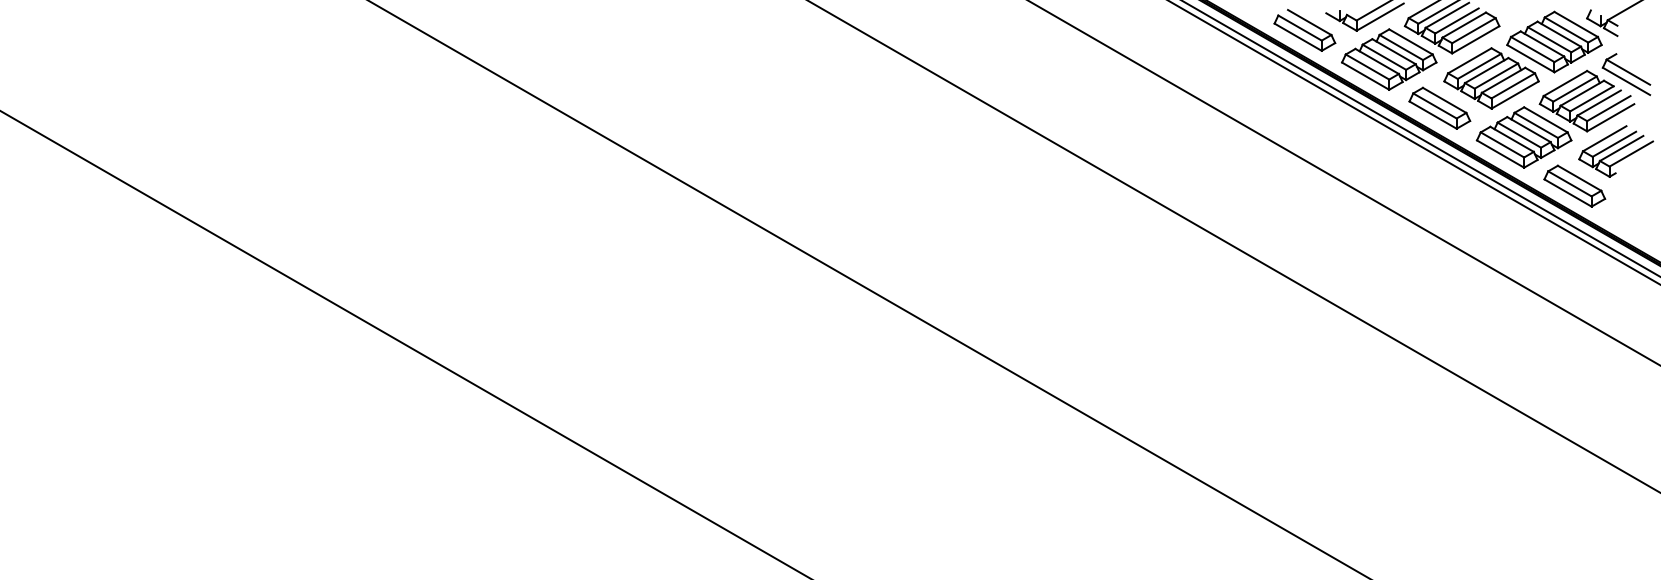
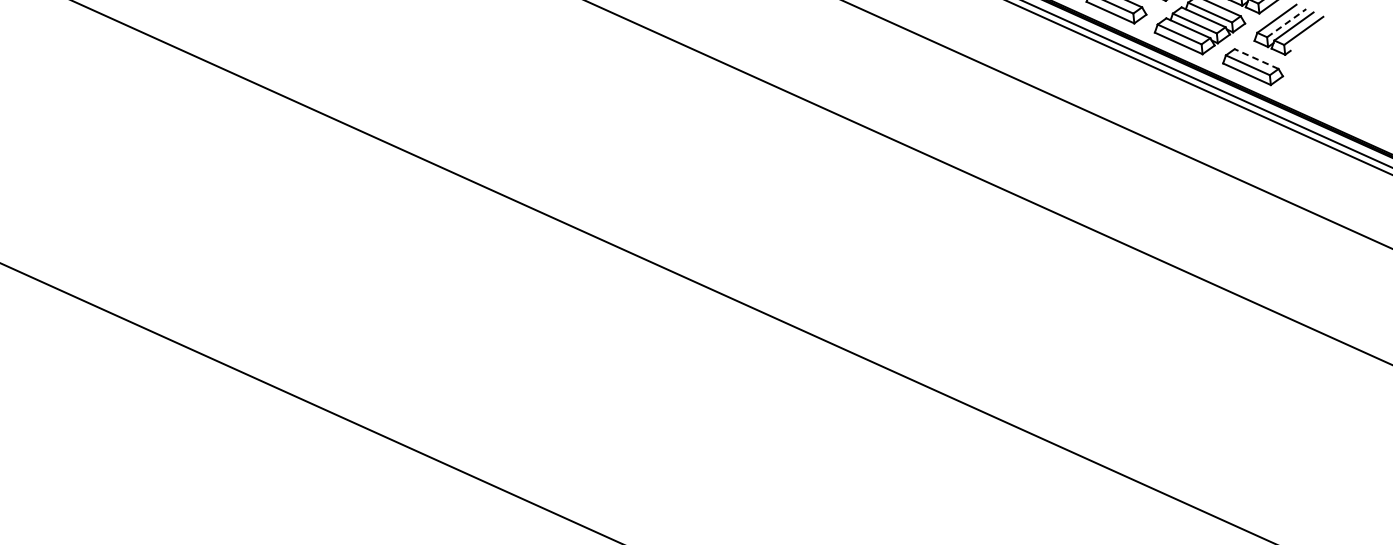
line: (1614, 144) -> (1286, 23), solid -> dashed
line: (1579, 178) -> (1256, 59), solid -> dashed

